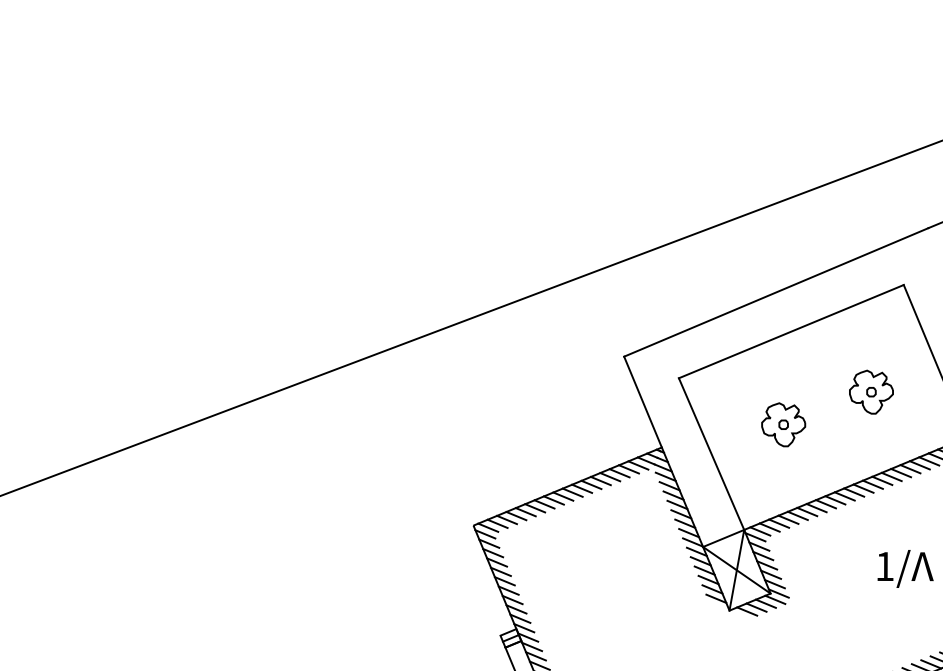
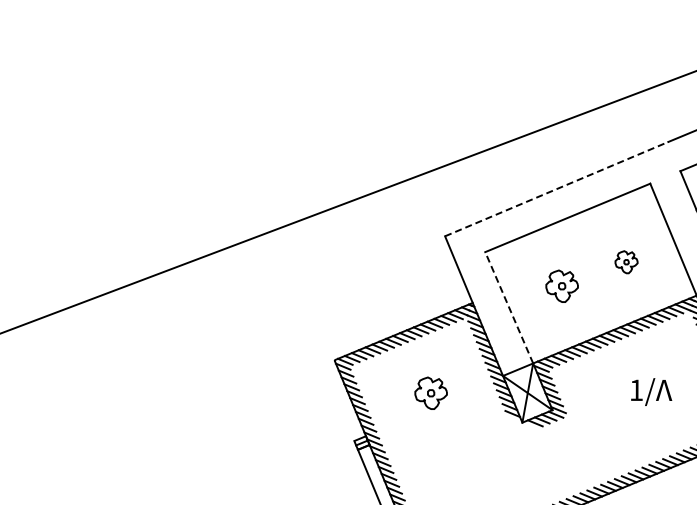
line: (777, 291) -> (557, 188), solid -> dashed
part: (871, 391) -> (626, 261), size x0.7
line: (711, 453) -> (509, 307), solid -> dashed
part: (604, 569) -> (430, 392), added

